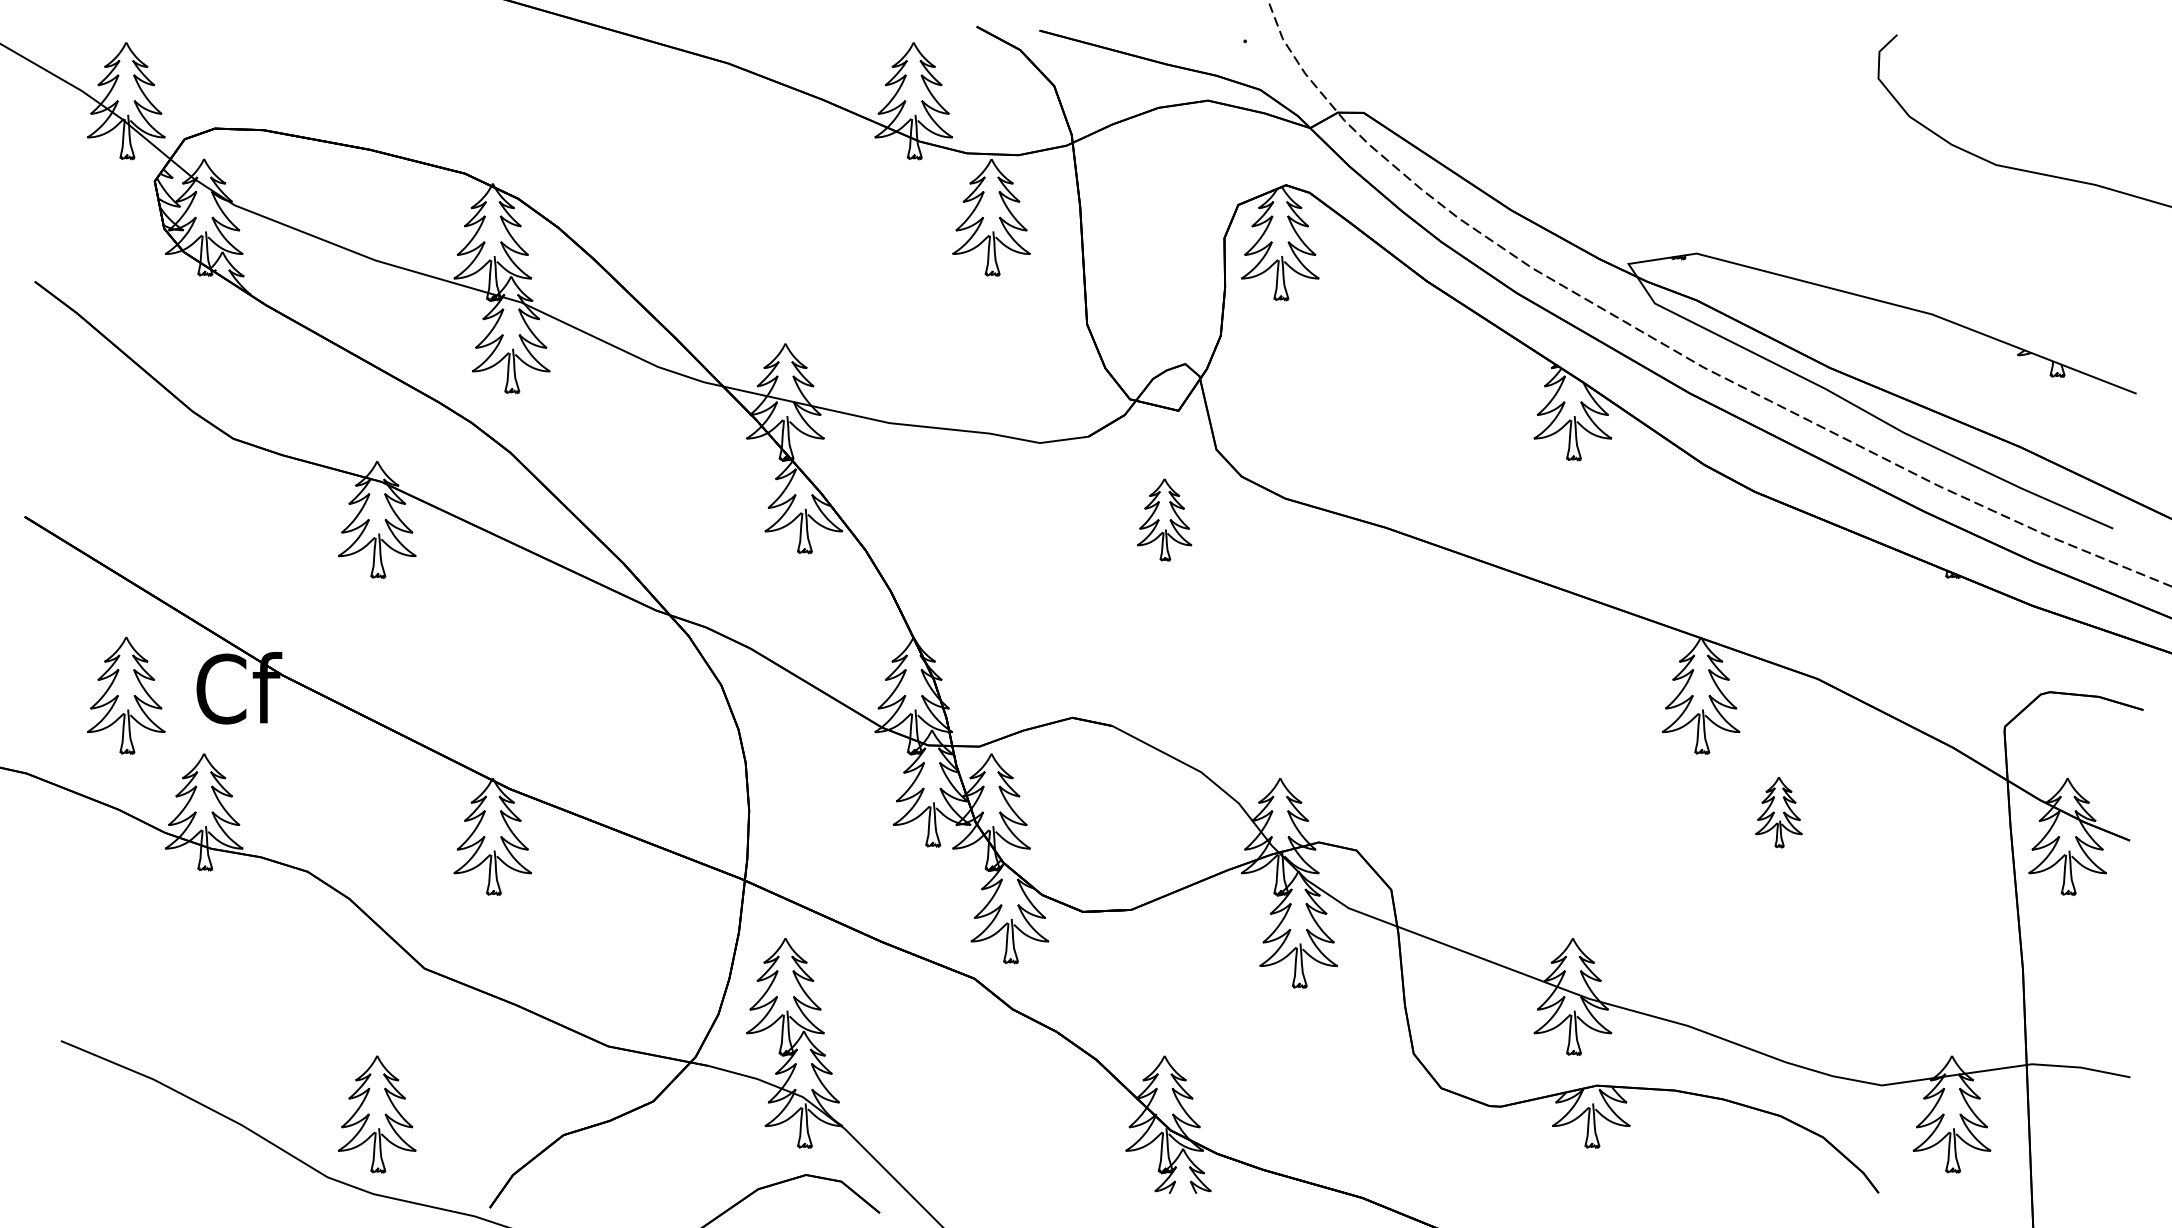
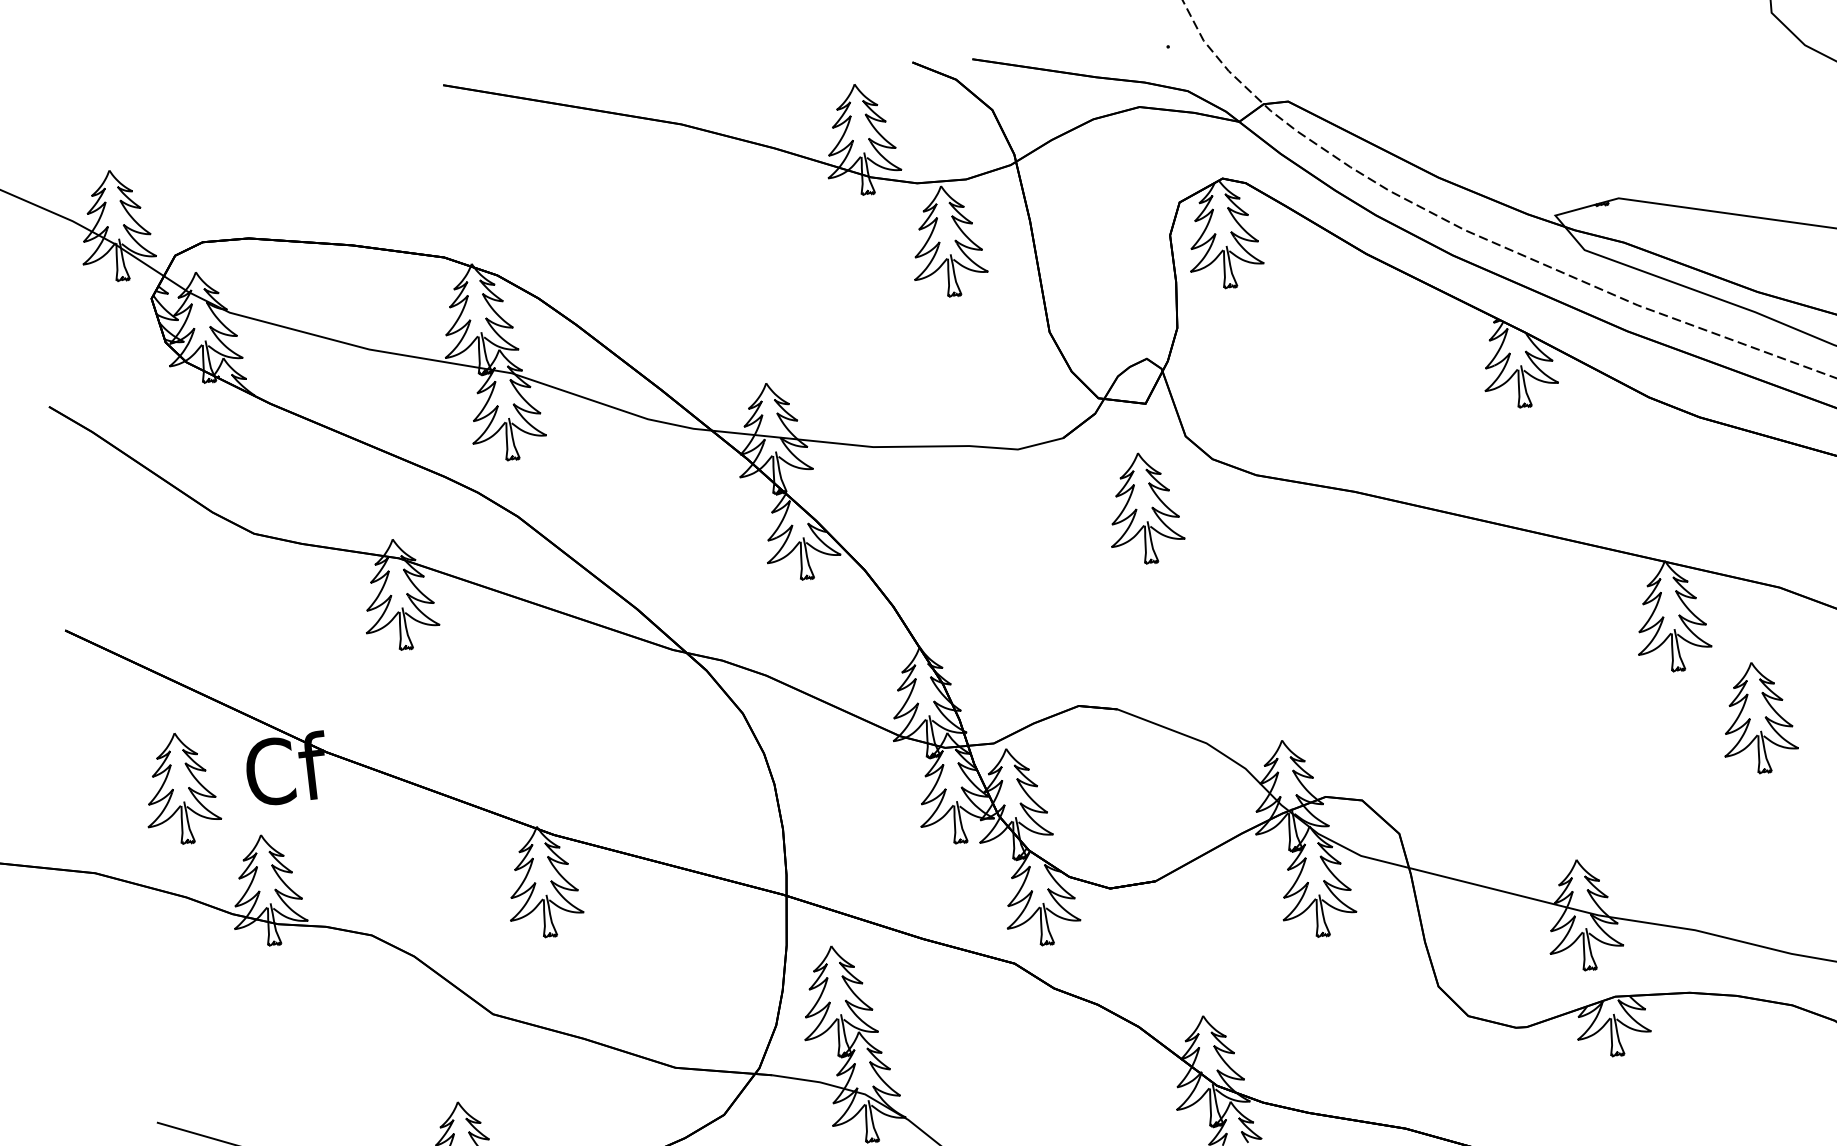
part: (1164, 519) -> (1144, 508), size x1.43
part: (1778, 812) -> (1757, 718), size x1.67

